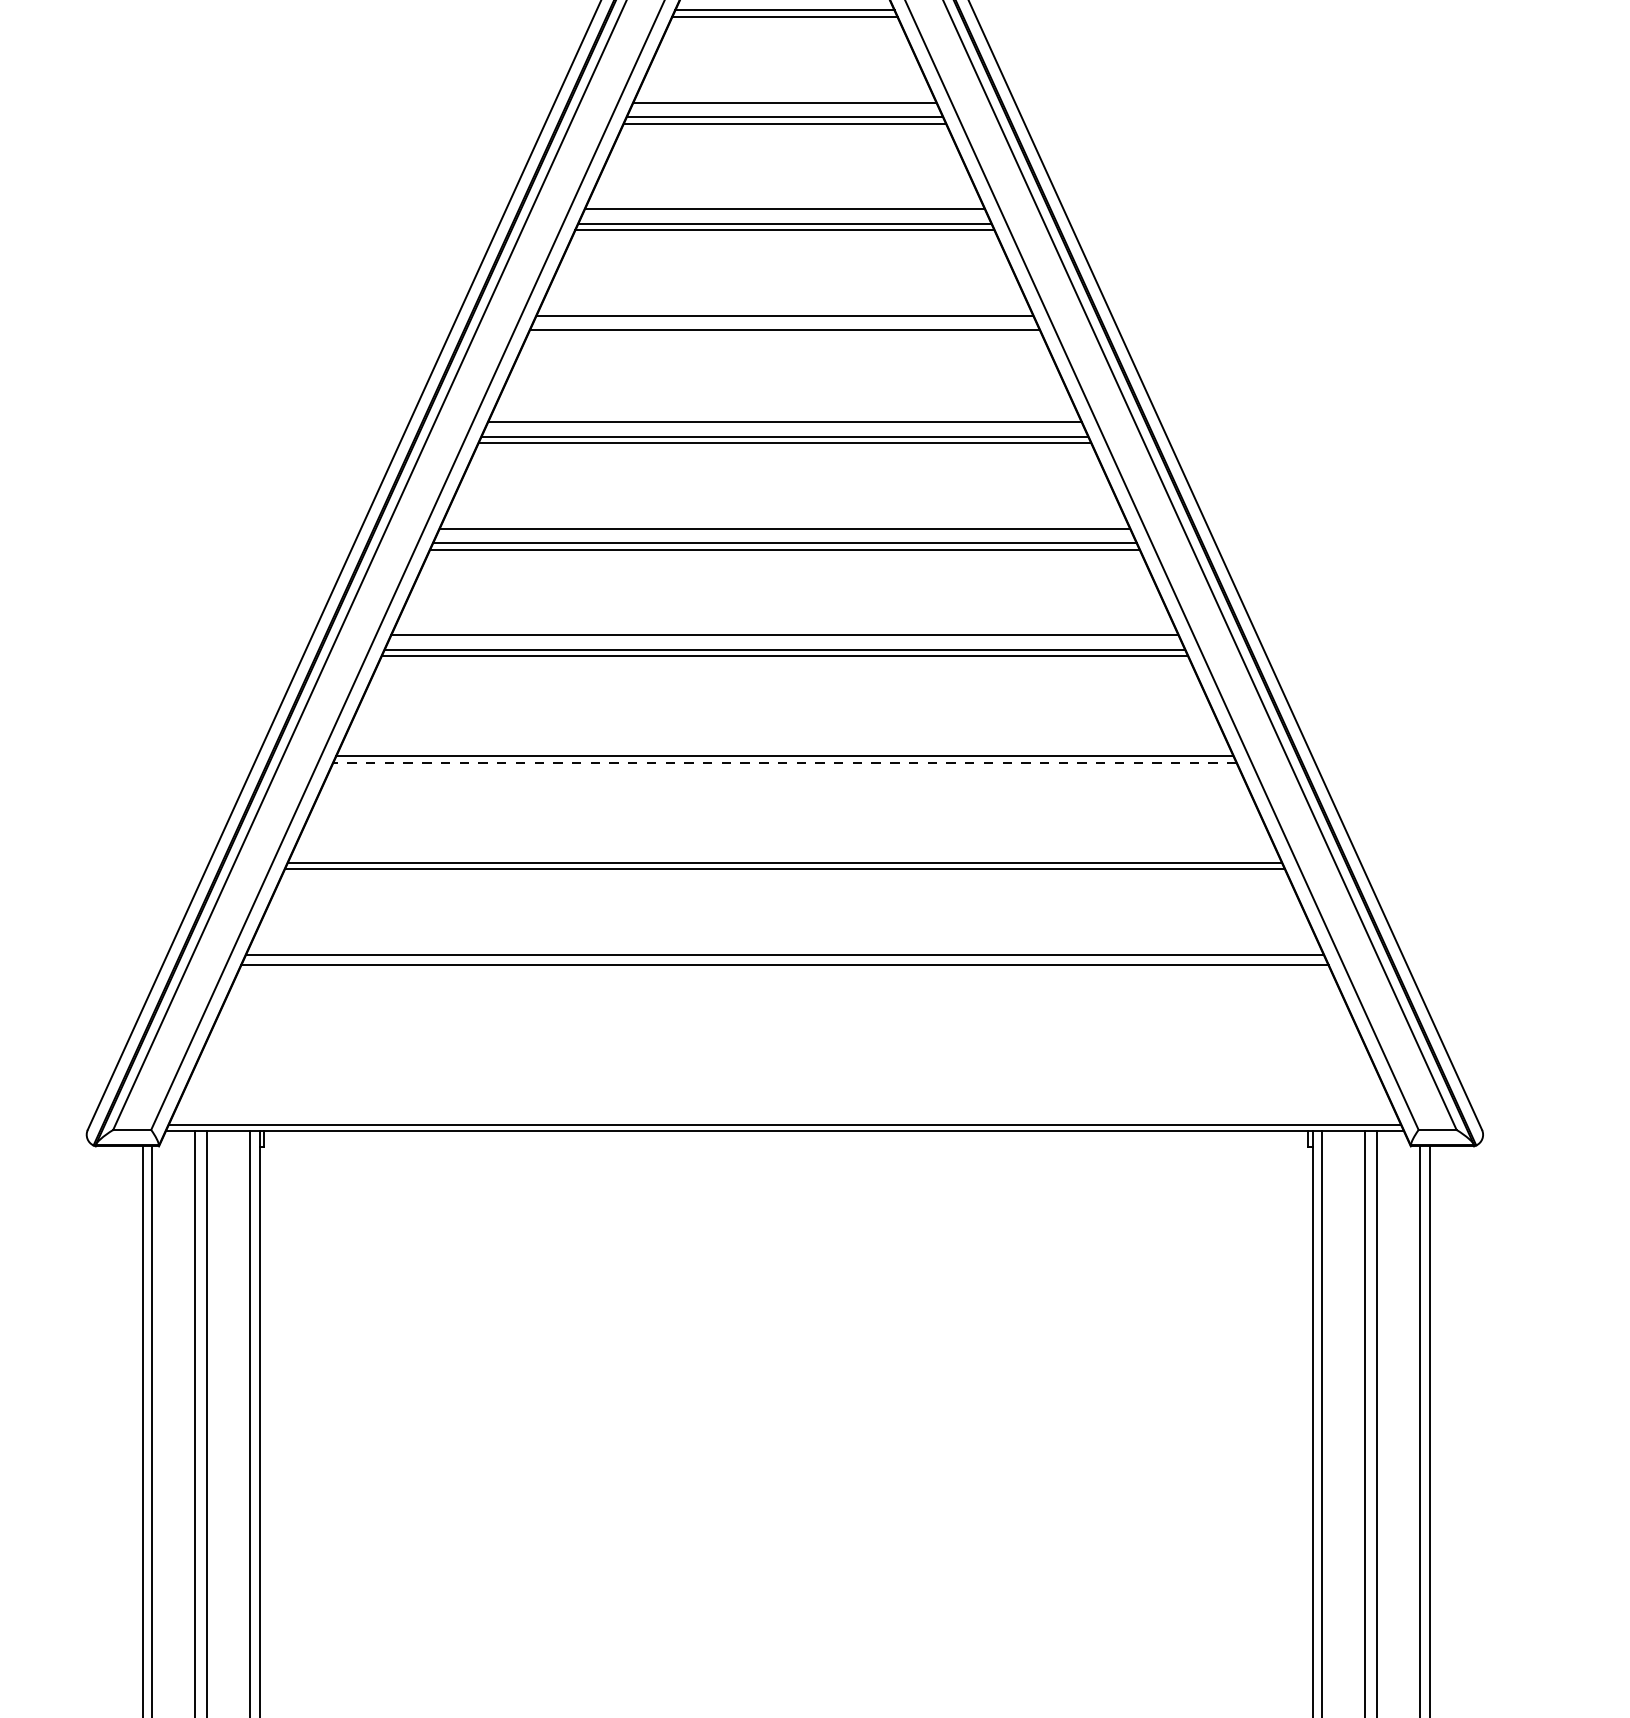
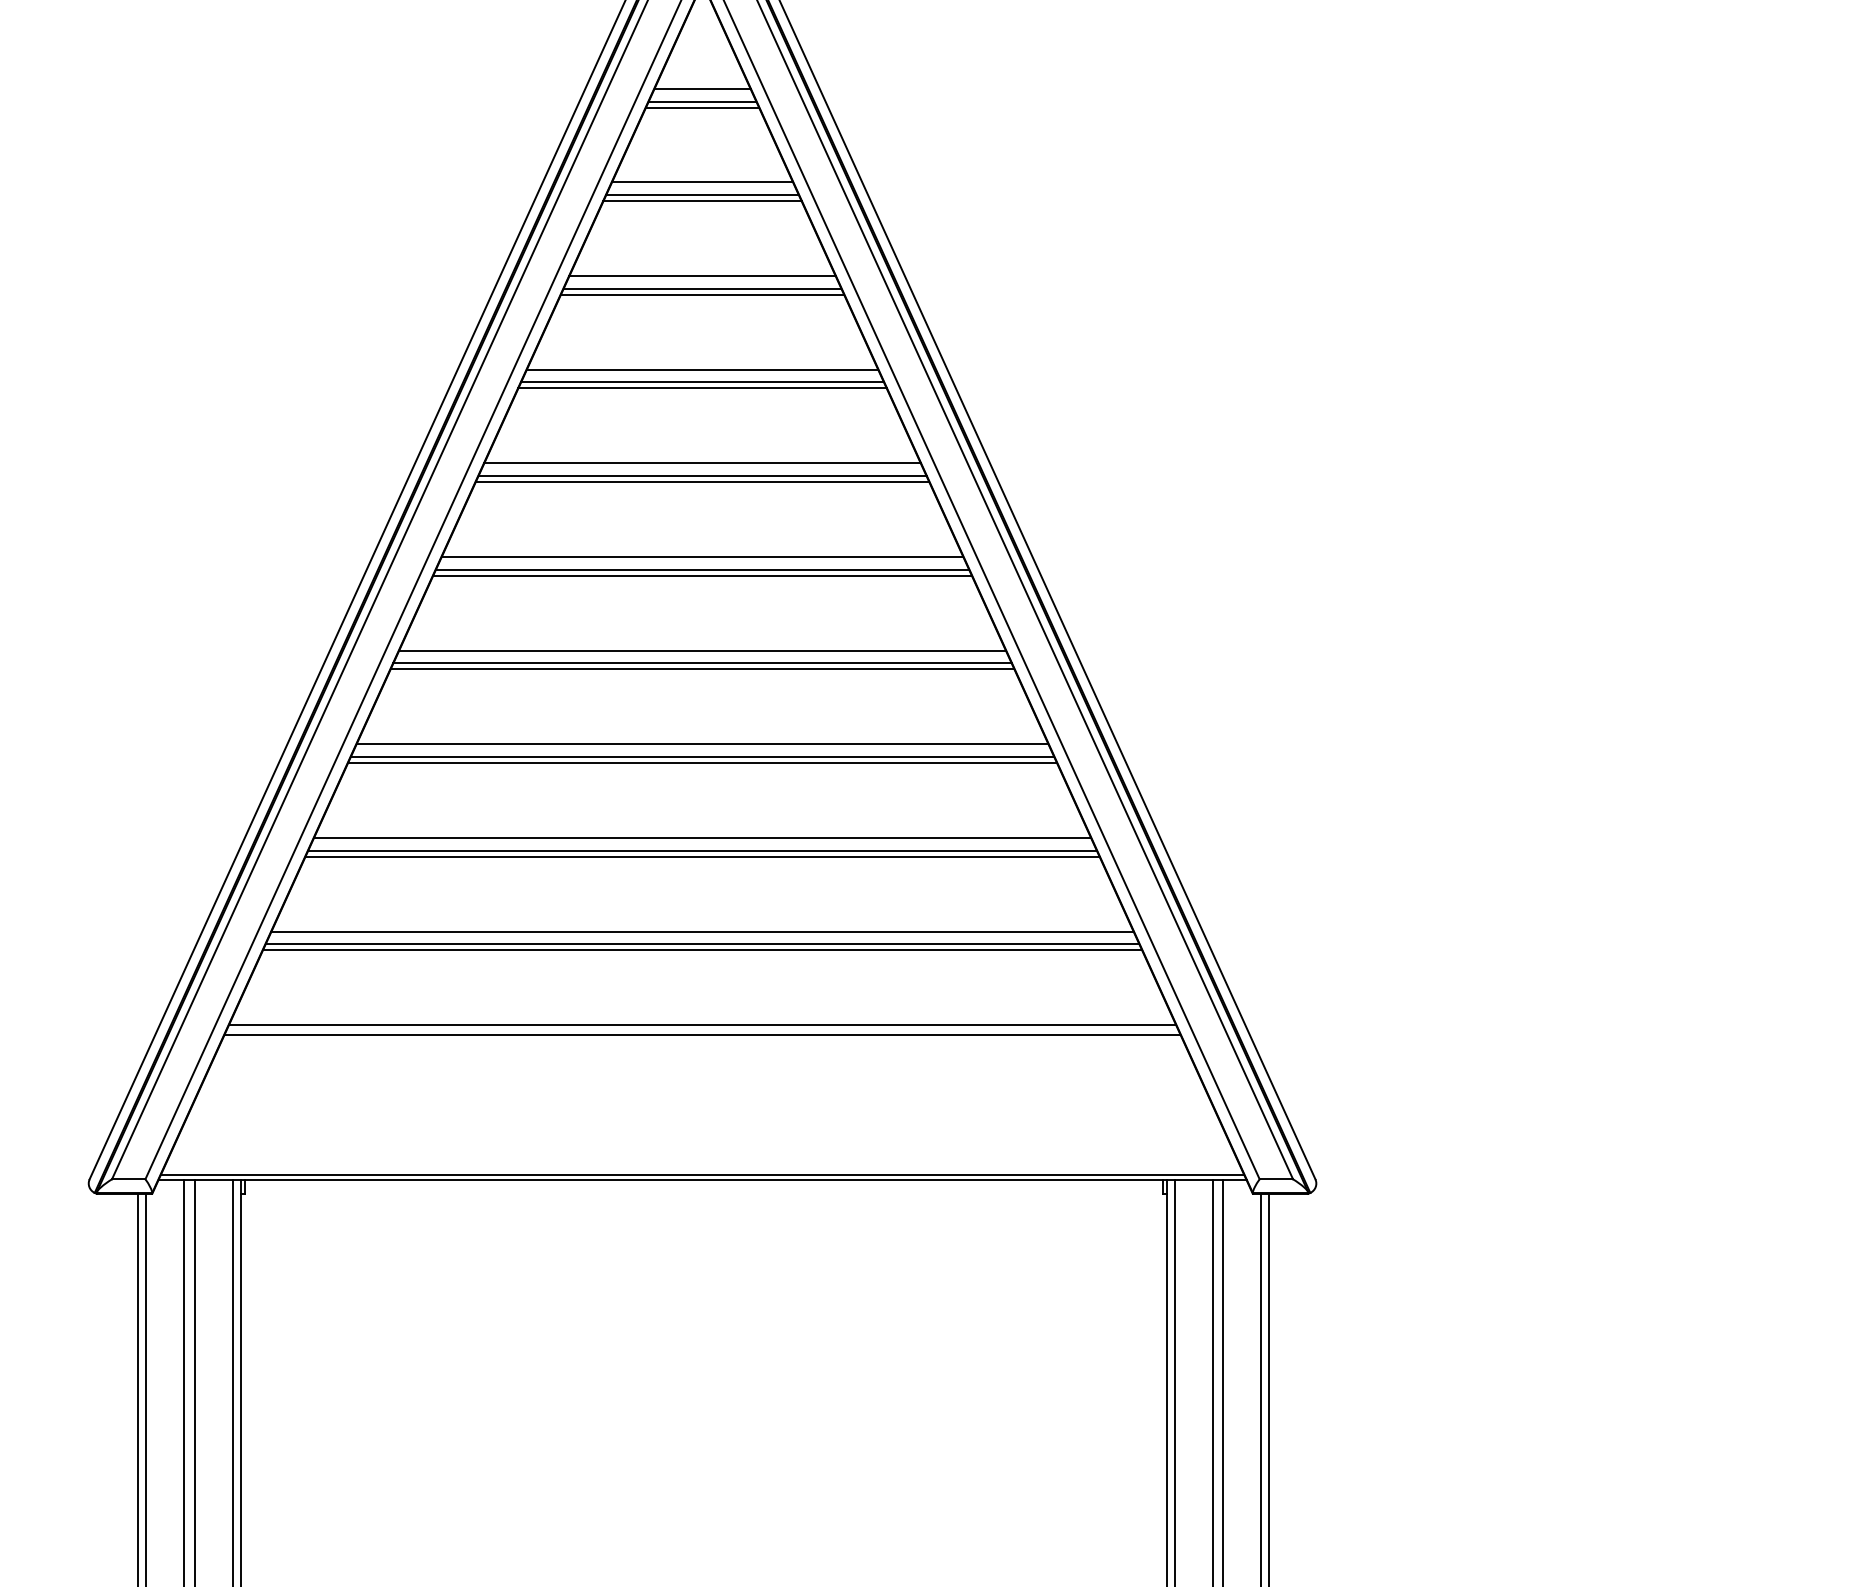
line: (784, 337) -> (702, 482), added
line: (784, 741) -> (702, 837), added
line: (784, 762) -> (702, 856), dashed -> solid
line: (784, 848) -> (702, 931), added

